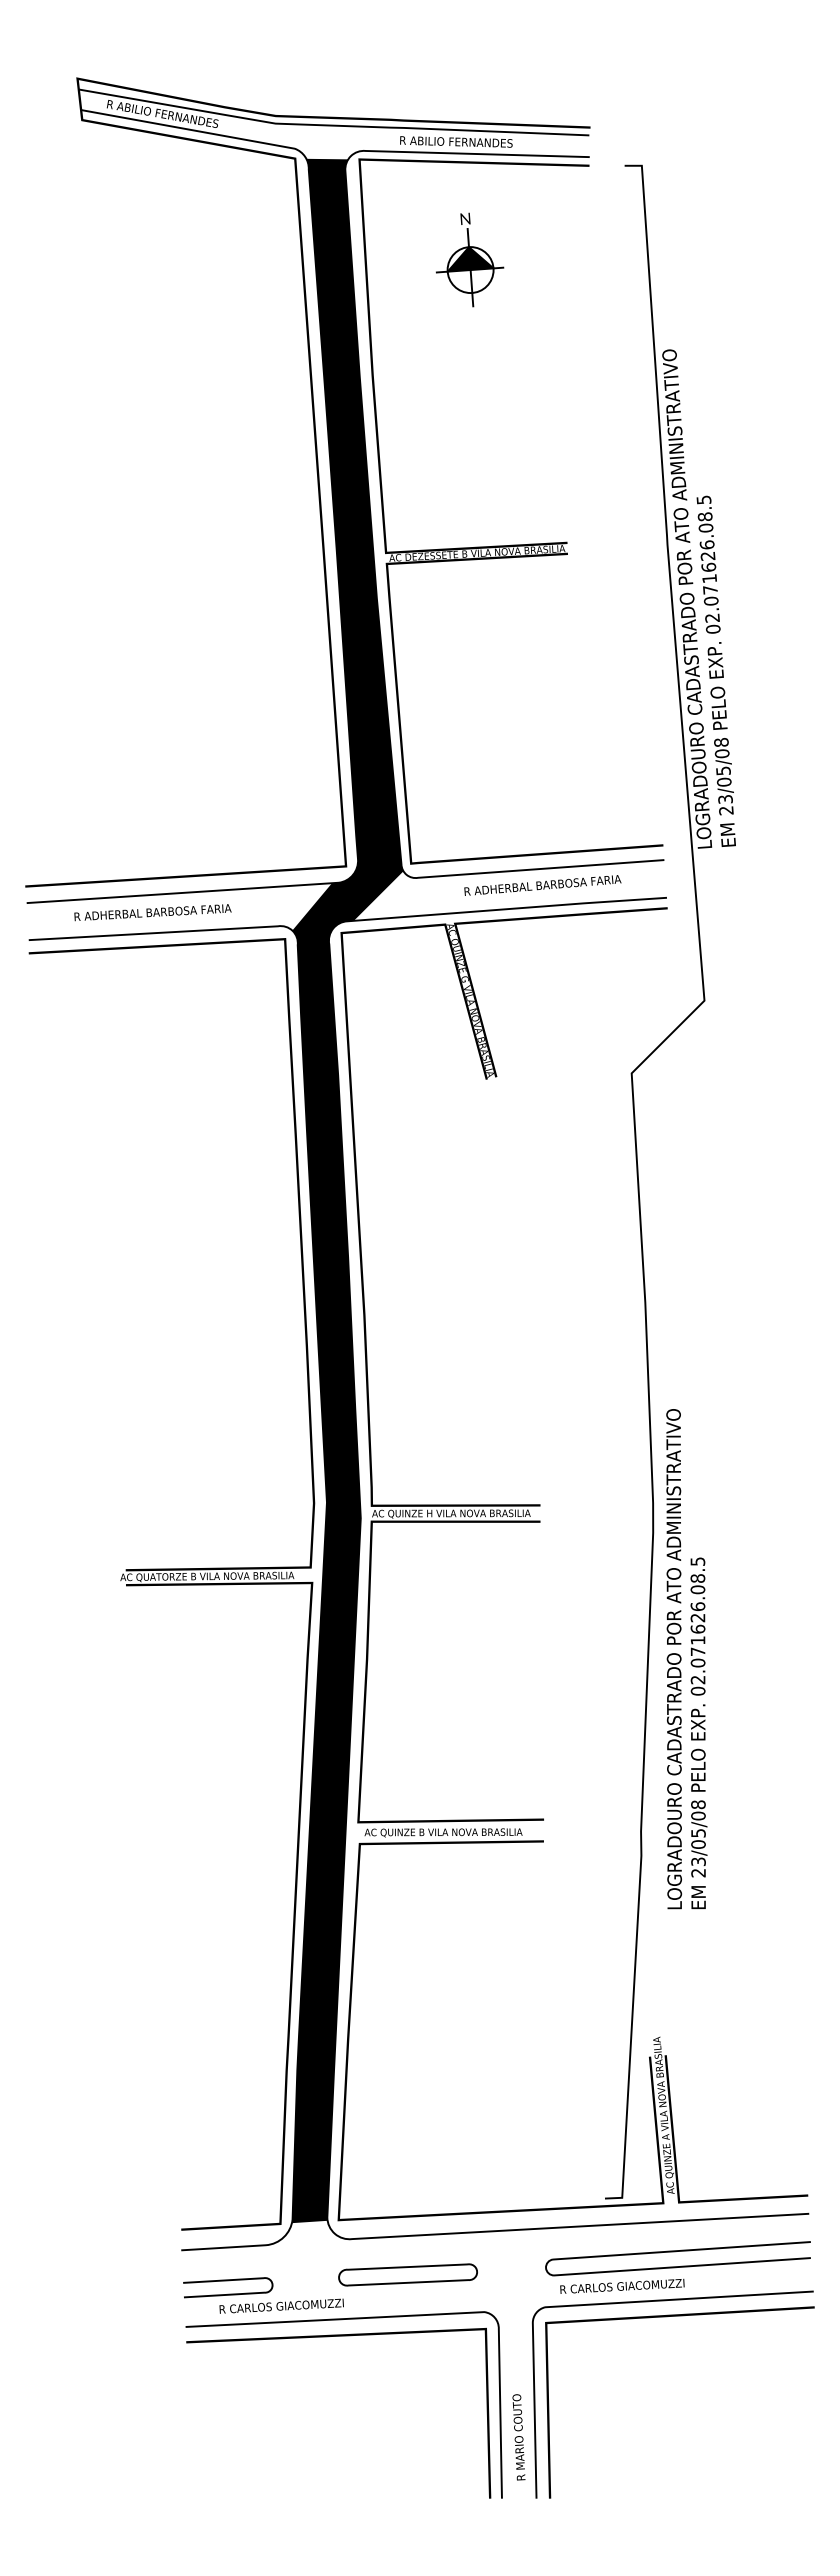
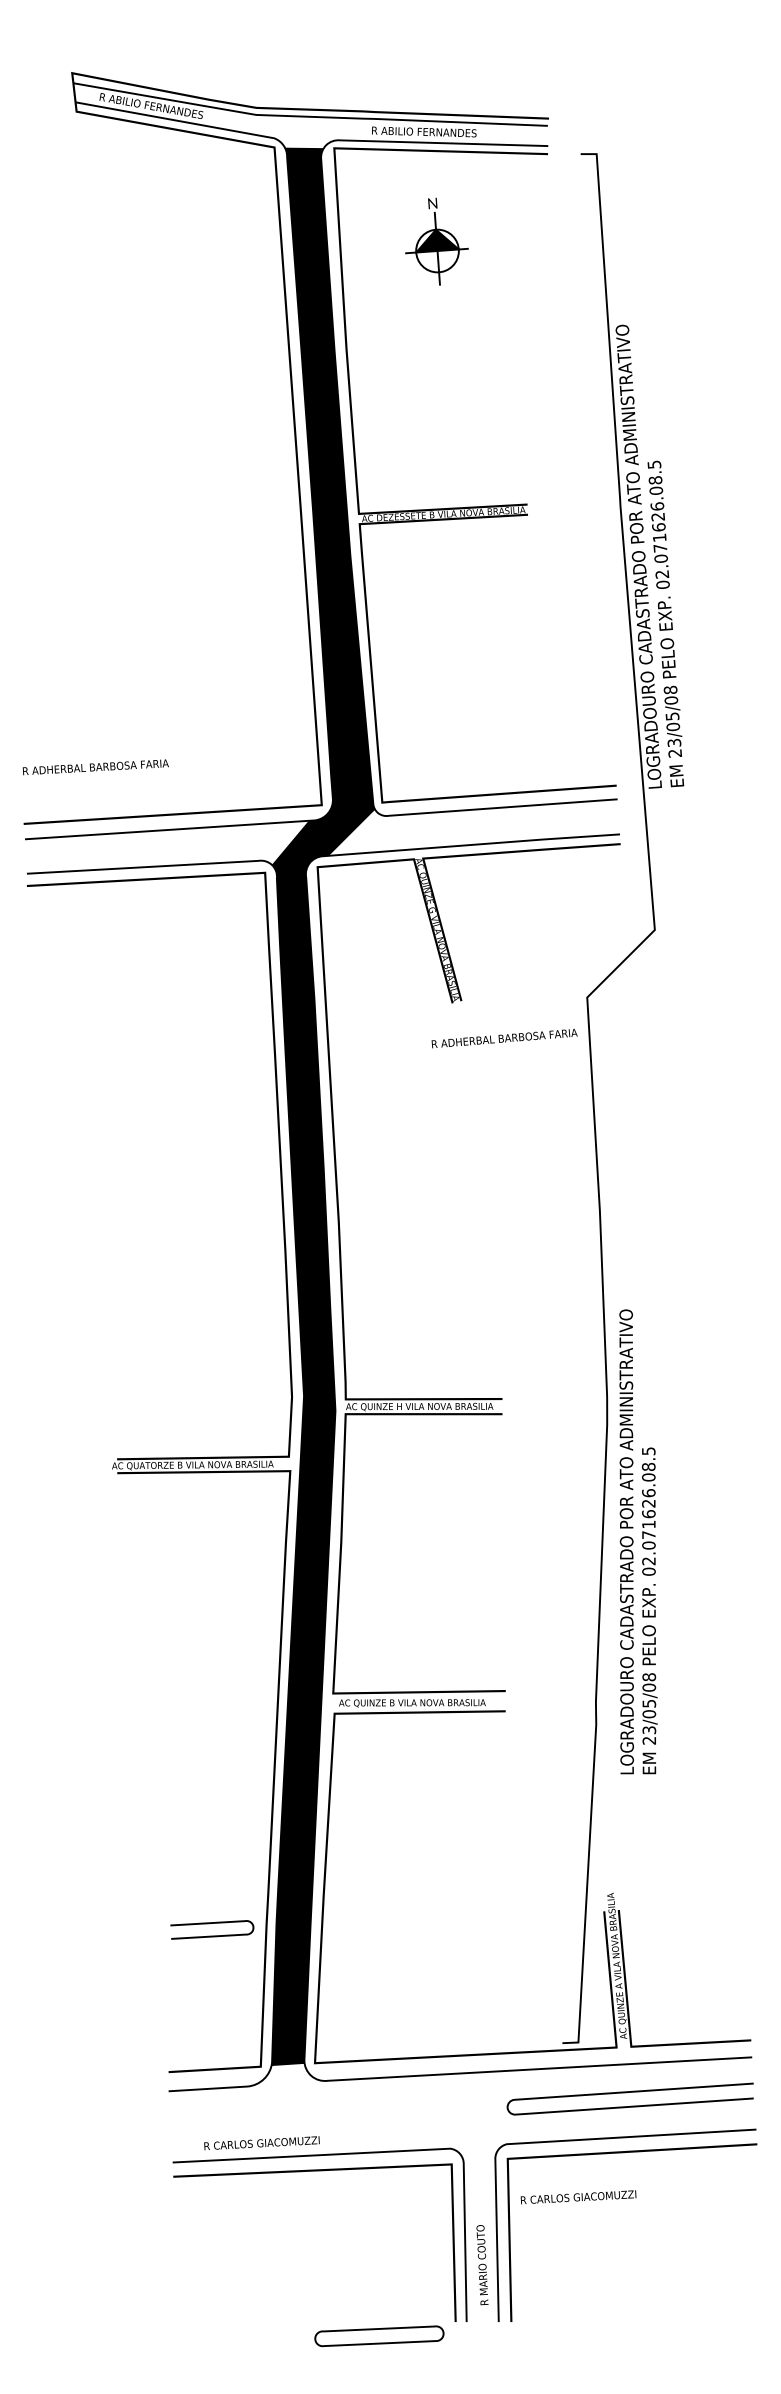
text: (542, 885) -> (504, 1038), moved
text: (152, 912) -> (95, 767), moved
part: (407, 2274) -> (378, 2335), moved
curve: (228, 2281) -> (212, 1924), moved
text: (622, 2285) -> (578, 2196), moved

